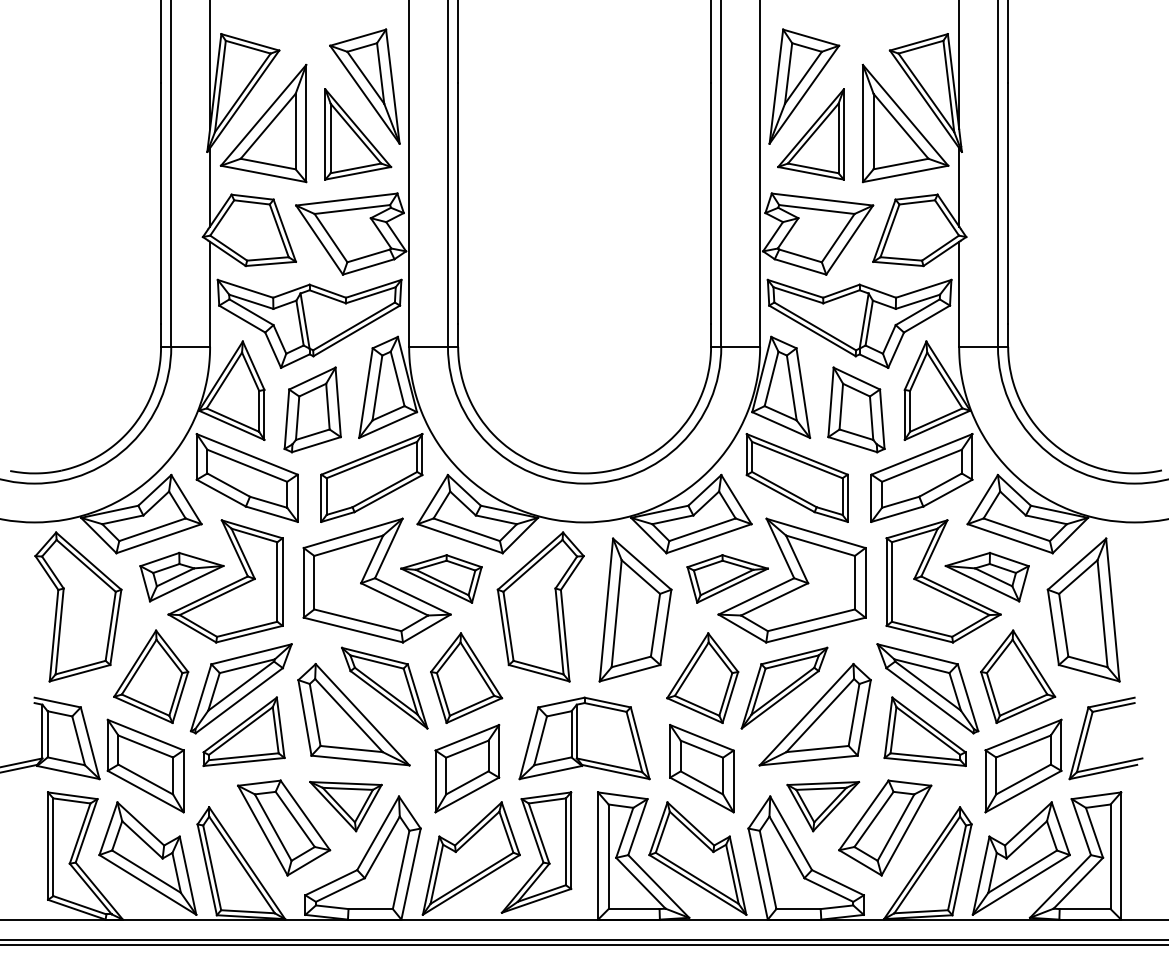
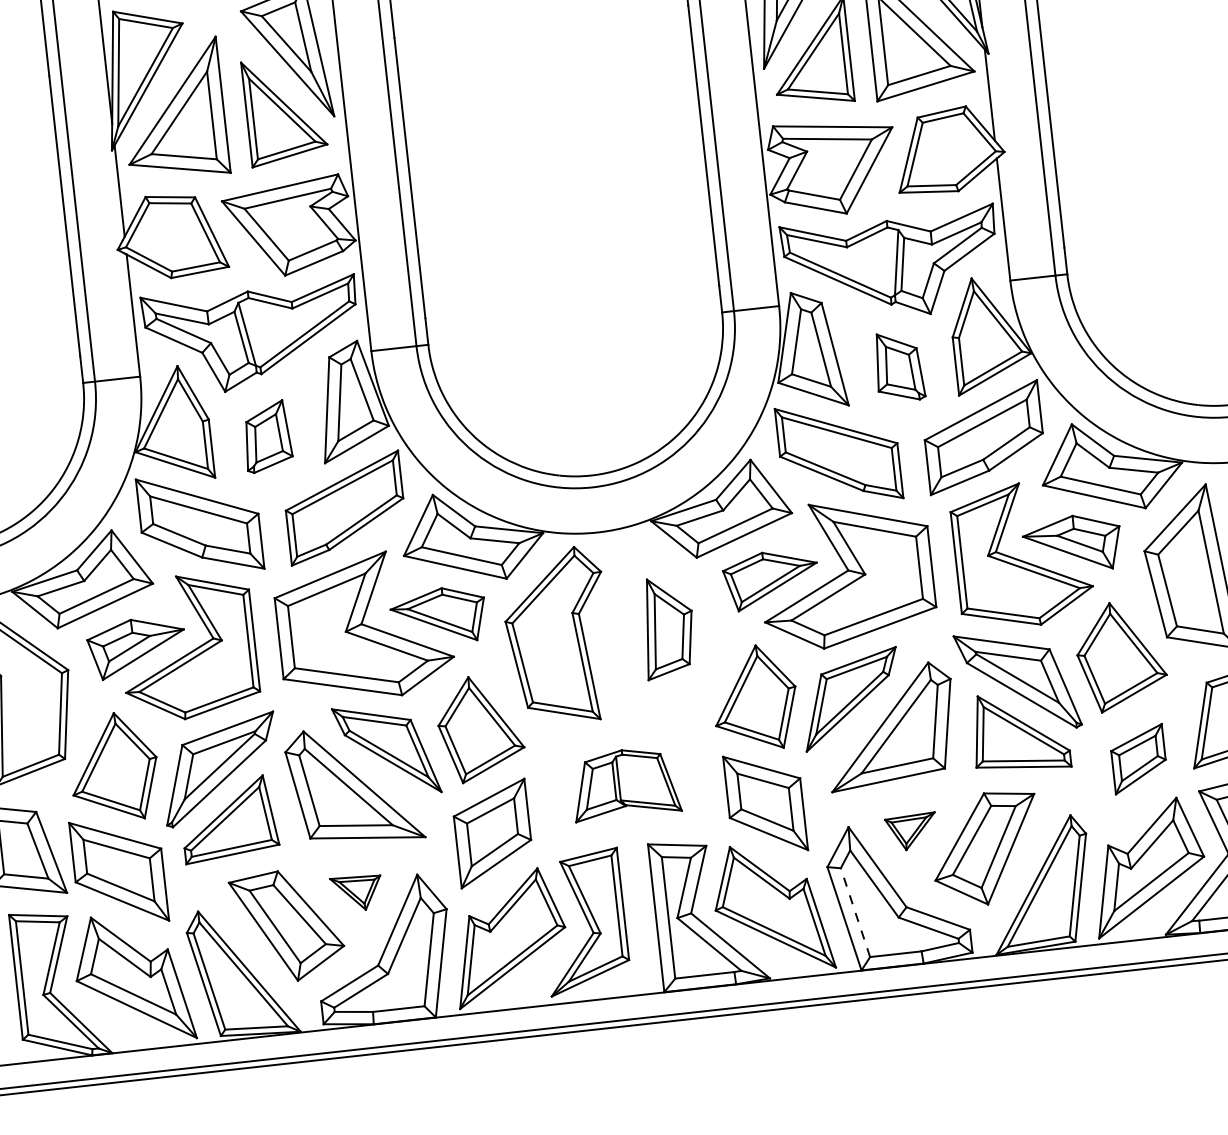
part: (312, 409) -> (267, 436), size x0.7
part: (856, 409) -> (899, 366), size x0.7
part: (635, 609) -> (668, 627), size x0.6
part: (584, 738) -> (625, 783), size x0.7
part: (1023, 765) -> (1138, 758), size x0.6
part: (345, 806) -> (356, 893), size x0.6
part: (823, 806) -> (911, 831), size x0.6
line: (768, 869) -> (855, 912), solid -> dashed

